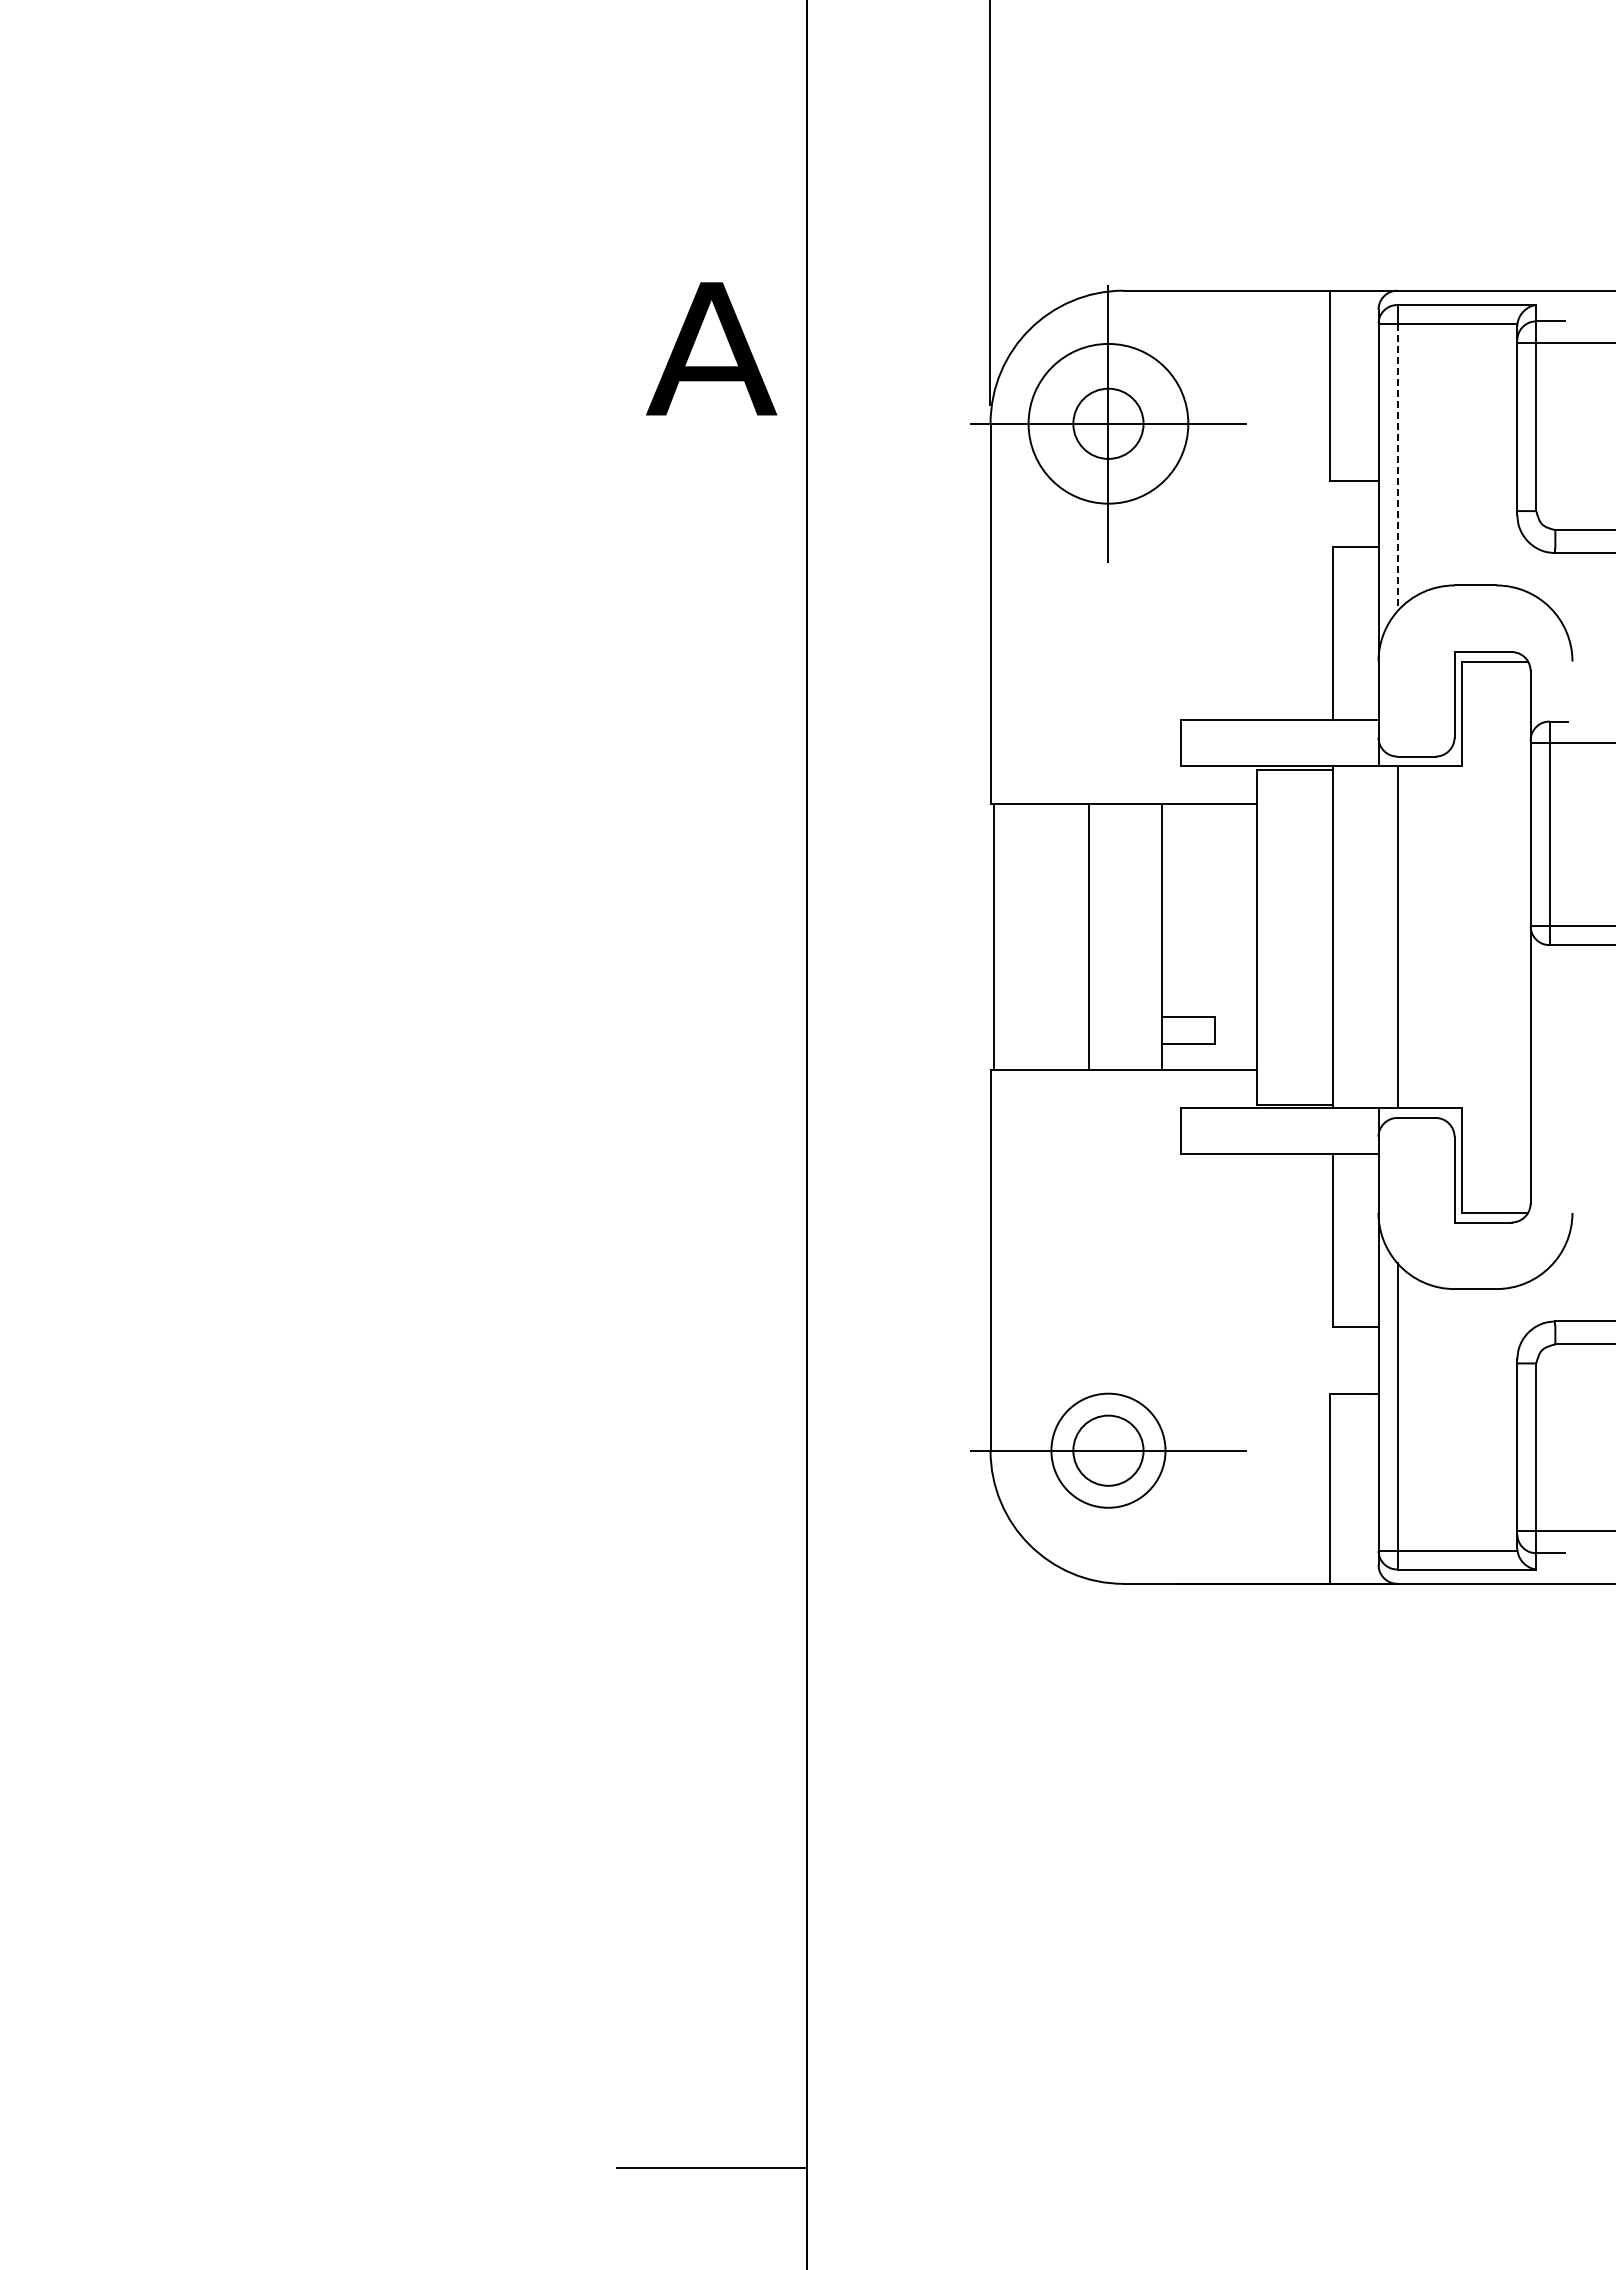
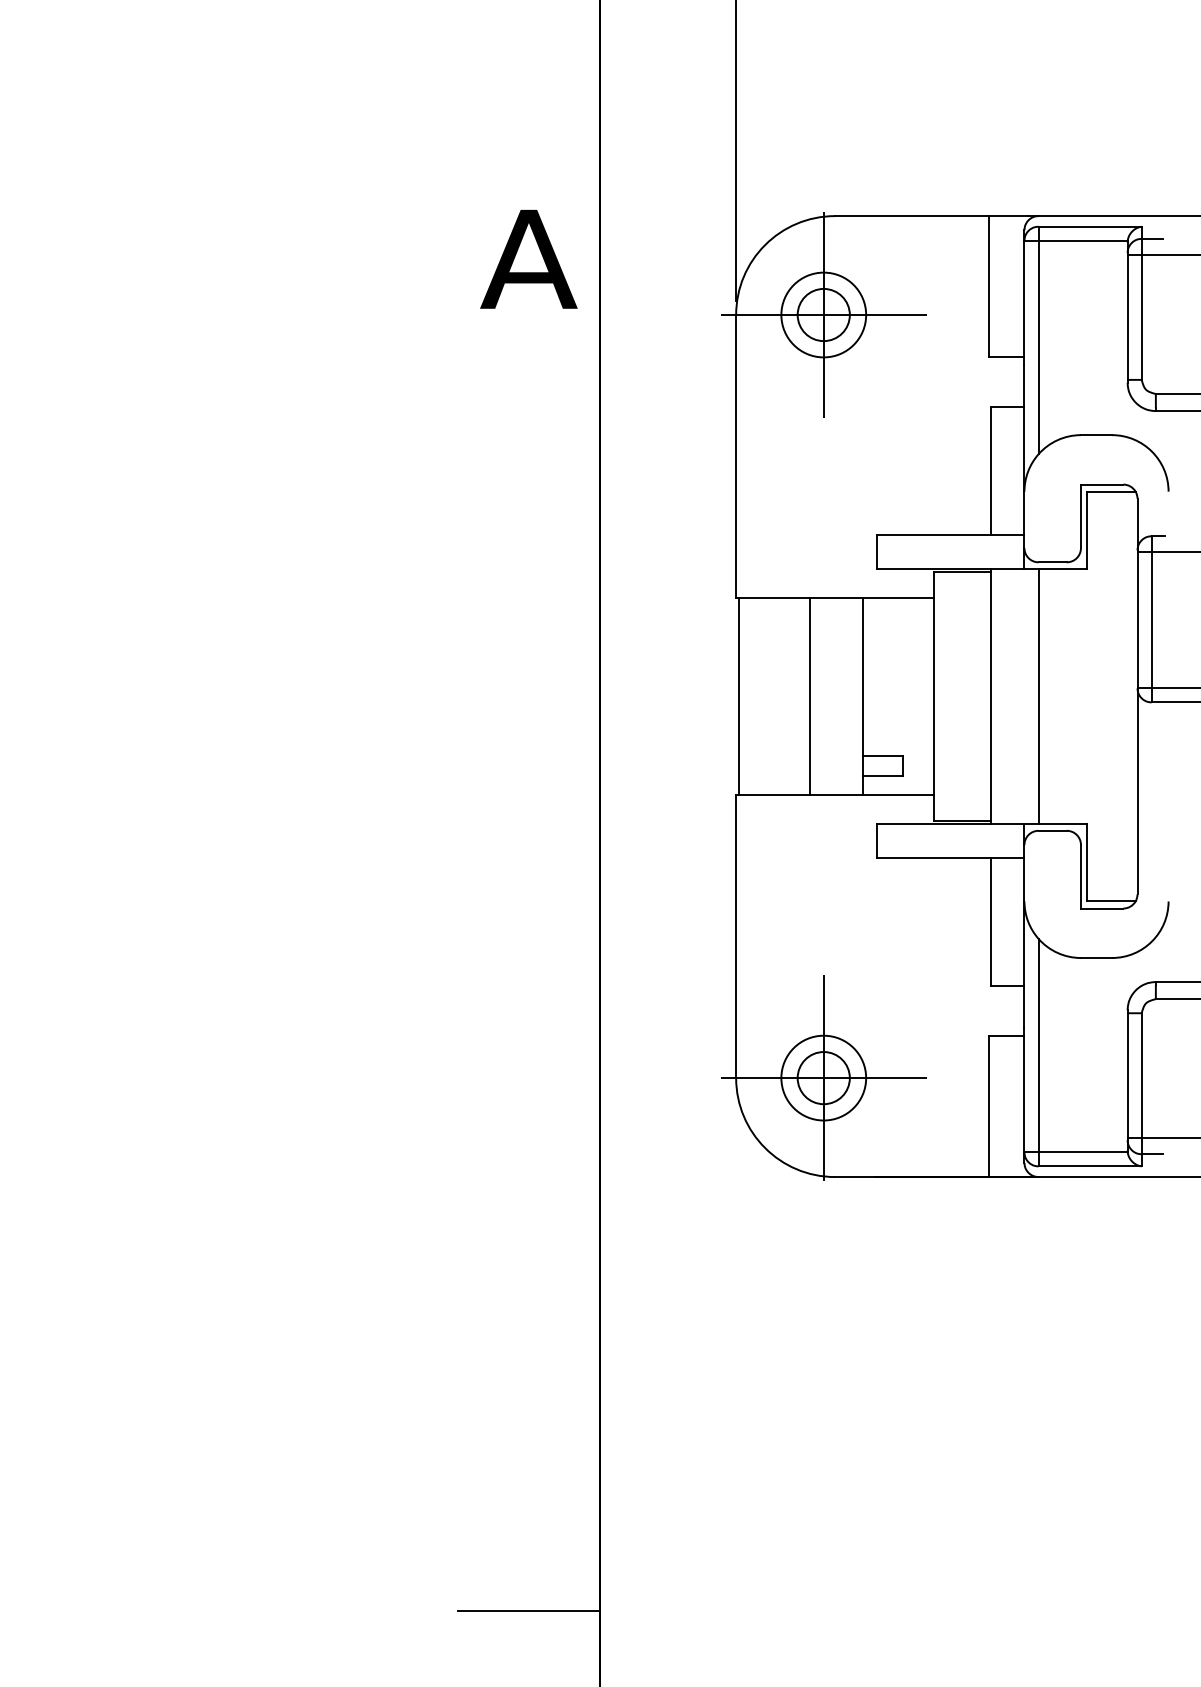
circle: (1108, 423) -> (823, 314), size x0.71
line: (1397, 467) -> (1038, 347), dashed -> solid
line: (1108, 1450) -> (823, 1077), added

